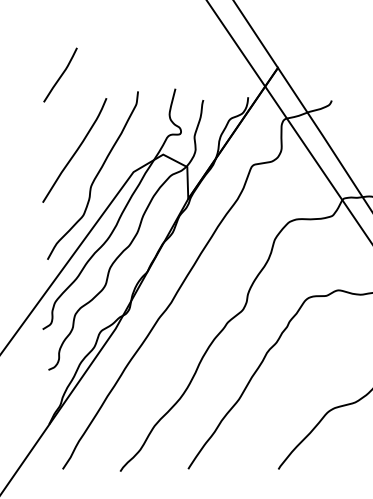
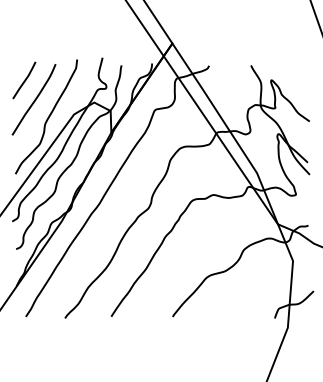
curve: (60, 75) -> (24, 80), moved

